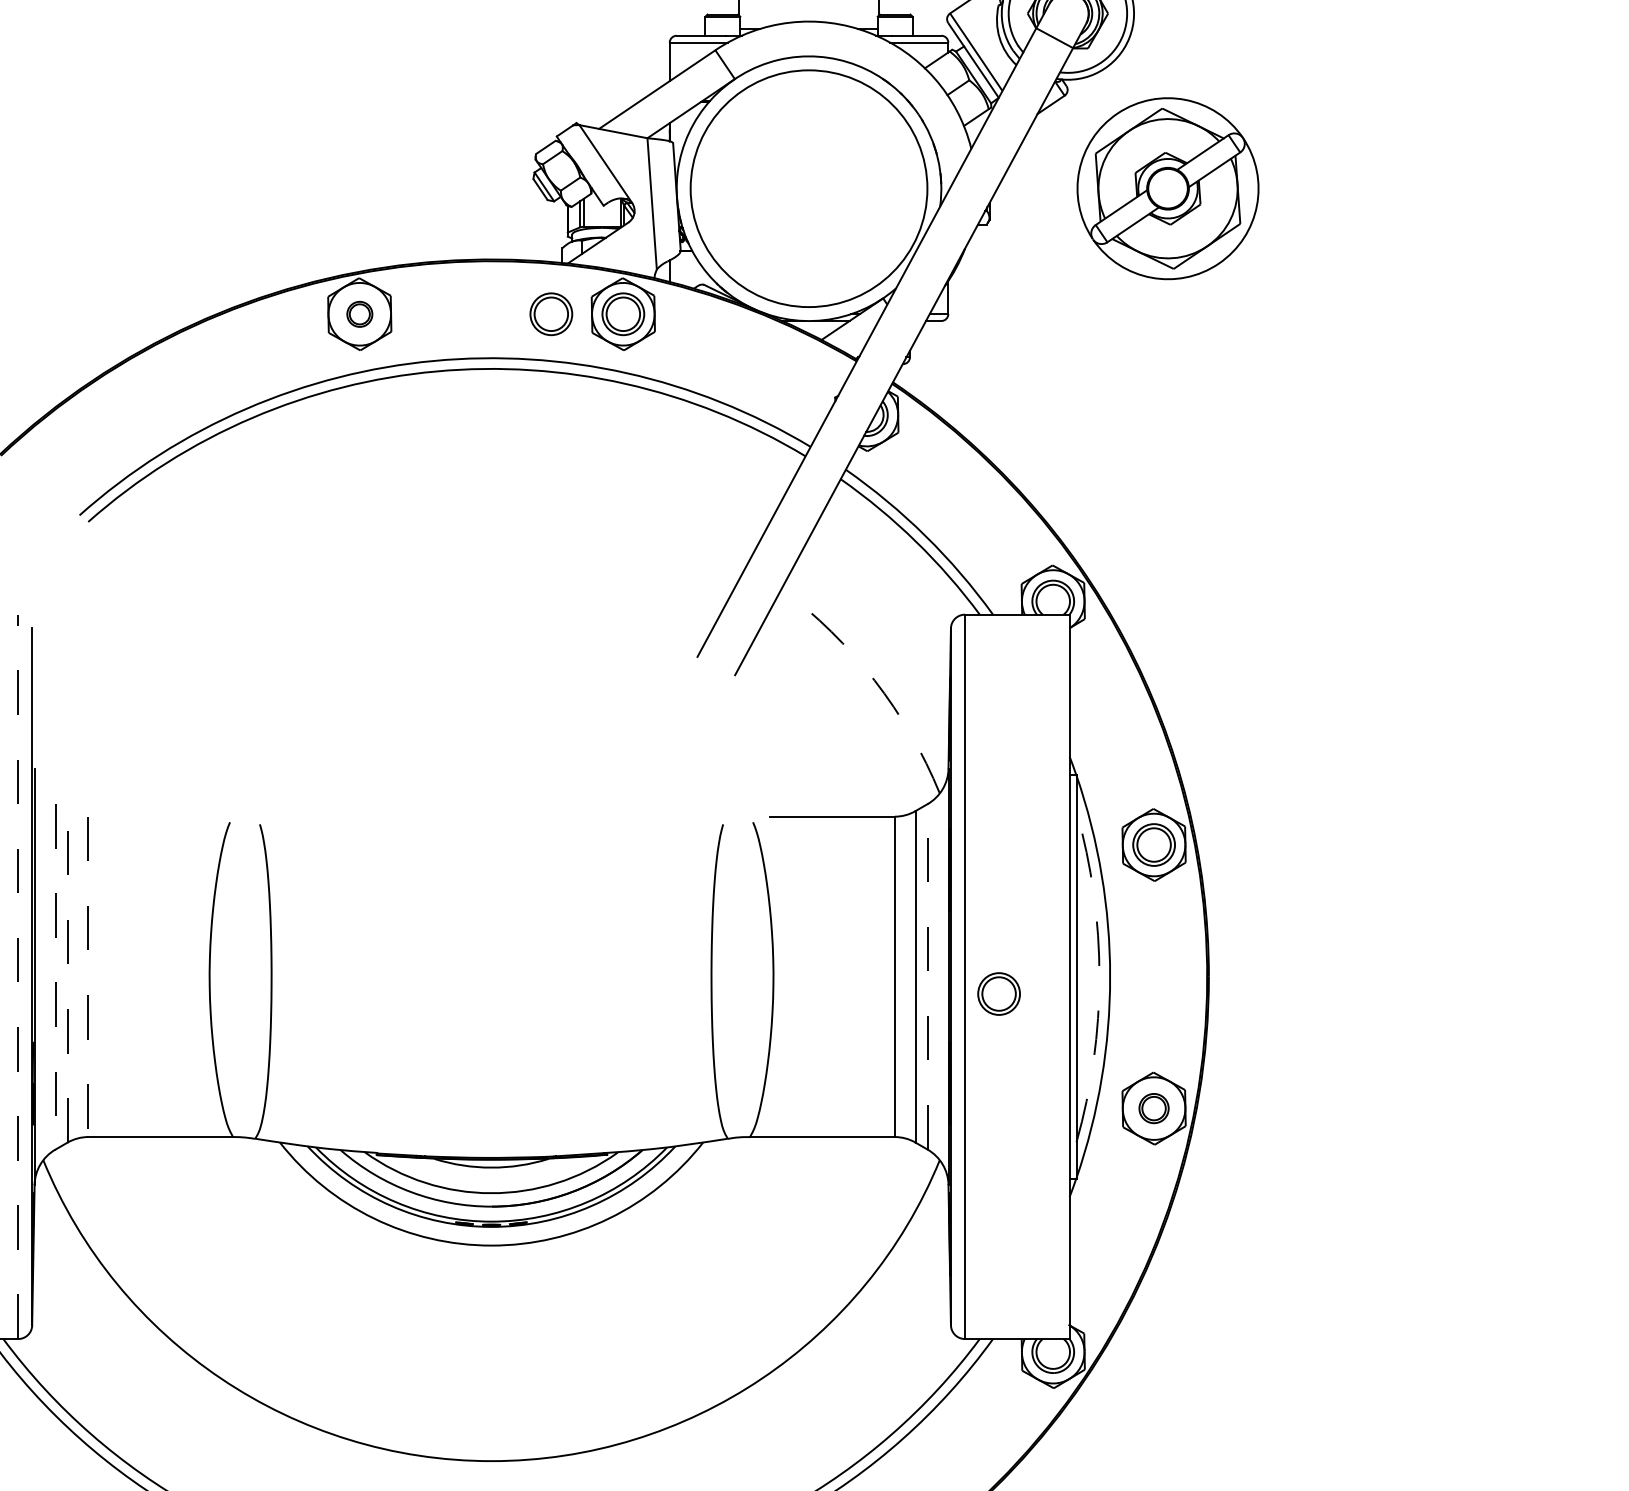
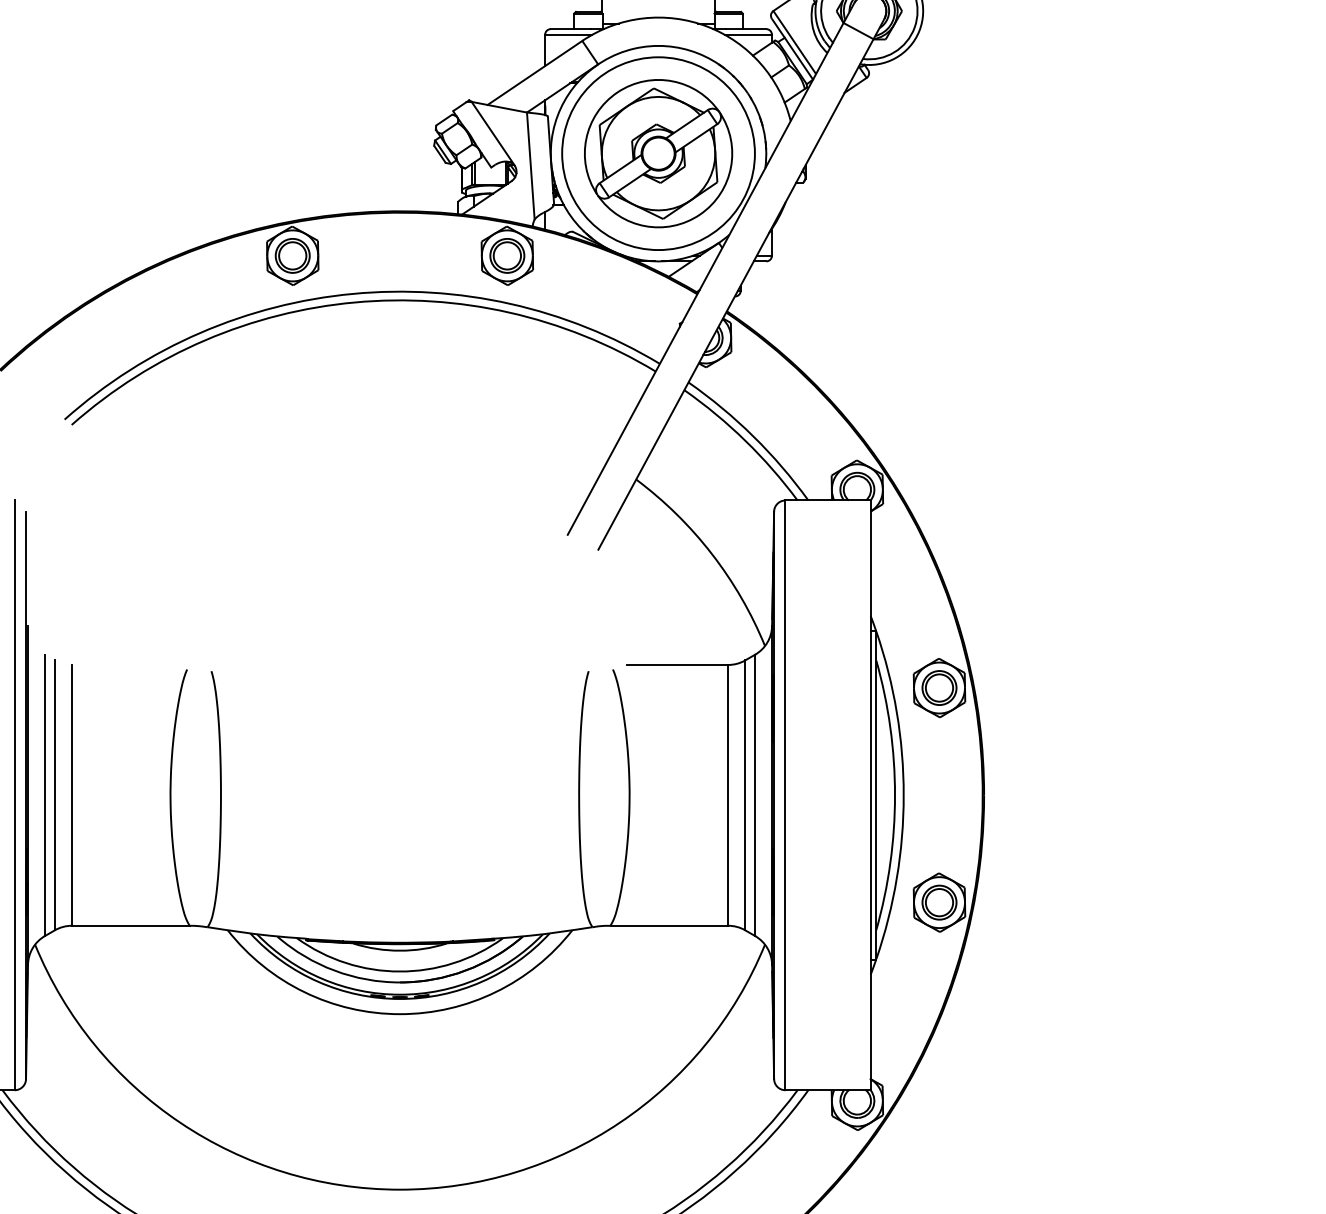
part: (1167, 188) -> (658, 153), moved
part: (359, 314) -> (292, 256), size x1.67
part: (551, 314) -> (448, 256), removed
arc: (874, 680) -> (711, 554), dashed -> solid
line: (18, 976) -> (14, 795), dashed -> solid
line: (55, 976) -> (45, 795), dashed -> solid
line: (67, 976) -> (54, 795), dashed -> solid
line: (927, 976) -> (755, 795), dashed -> solid
arc: (1099, 976) -> (895, 795), dashed -> solid
line: (88, 977) -> (71, 795), dashed -> solid
part: (998, 993) -> (812, 808), removed
part: (1153, 1108) -> (939, 902), size x1.43

